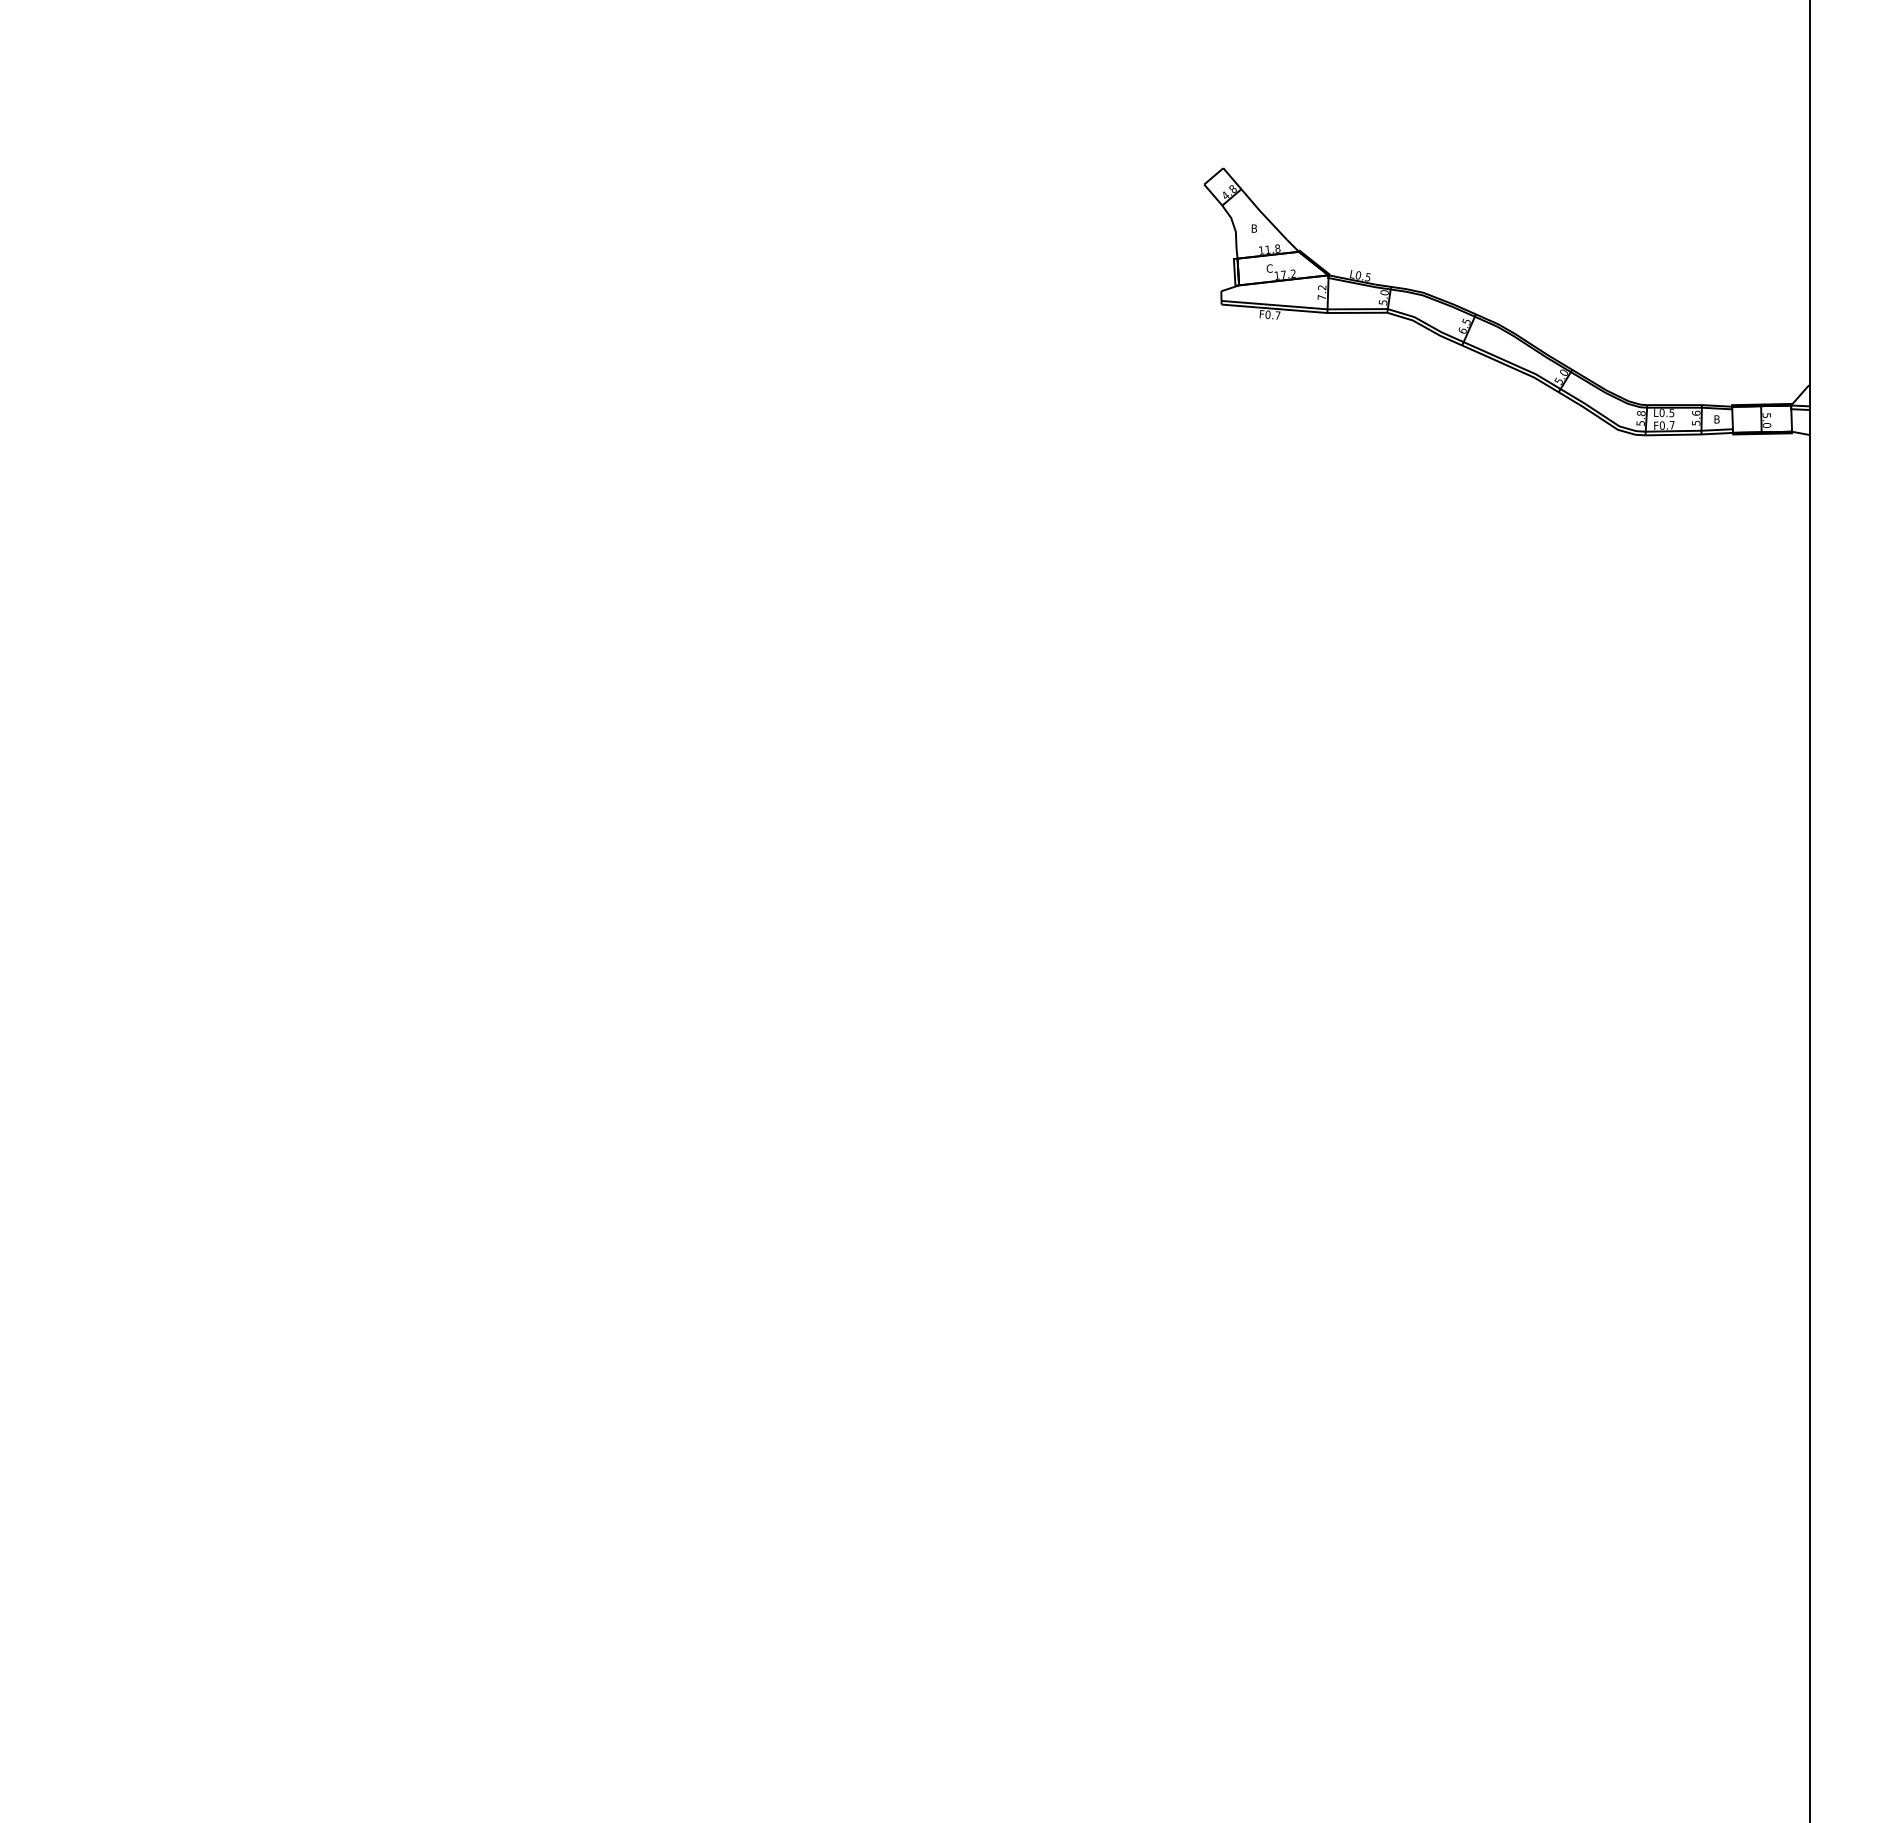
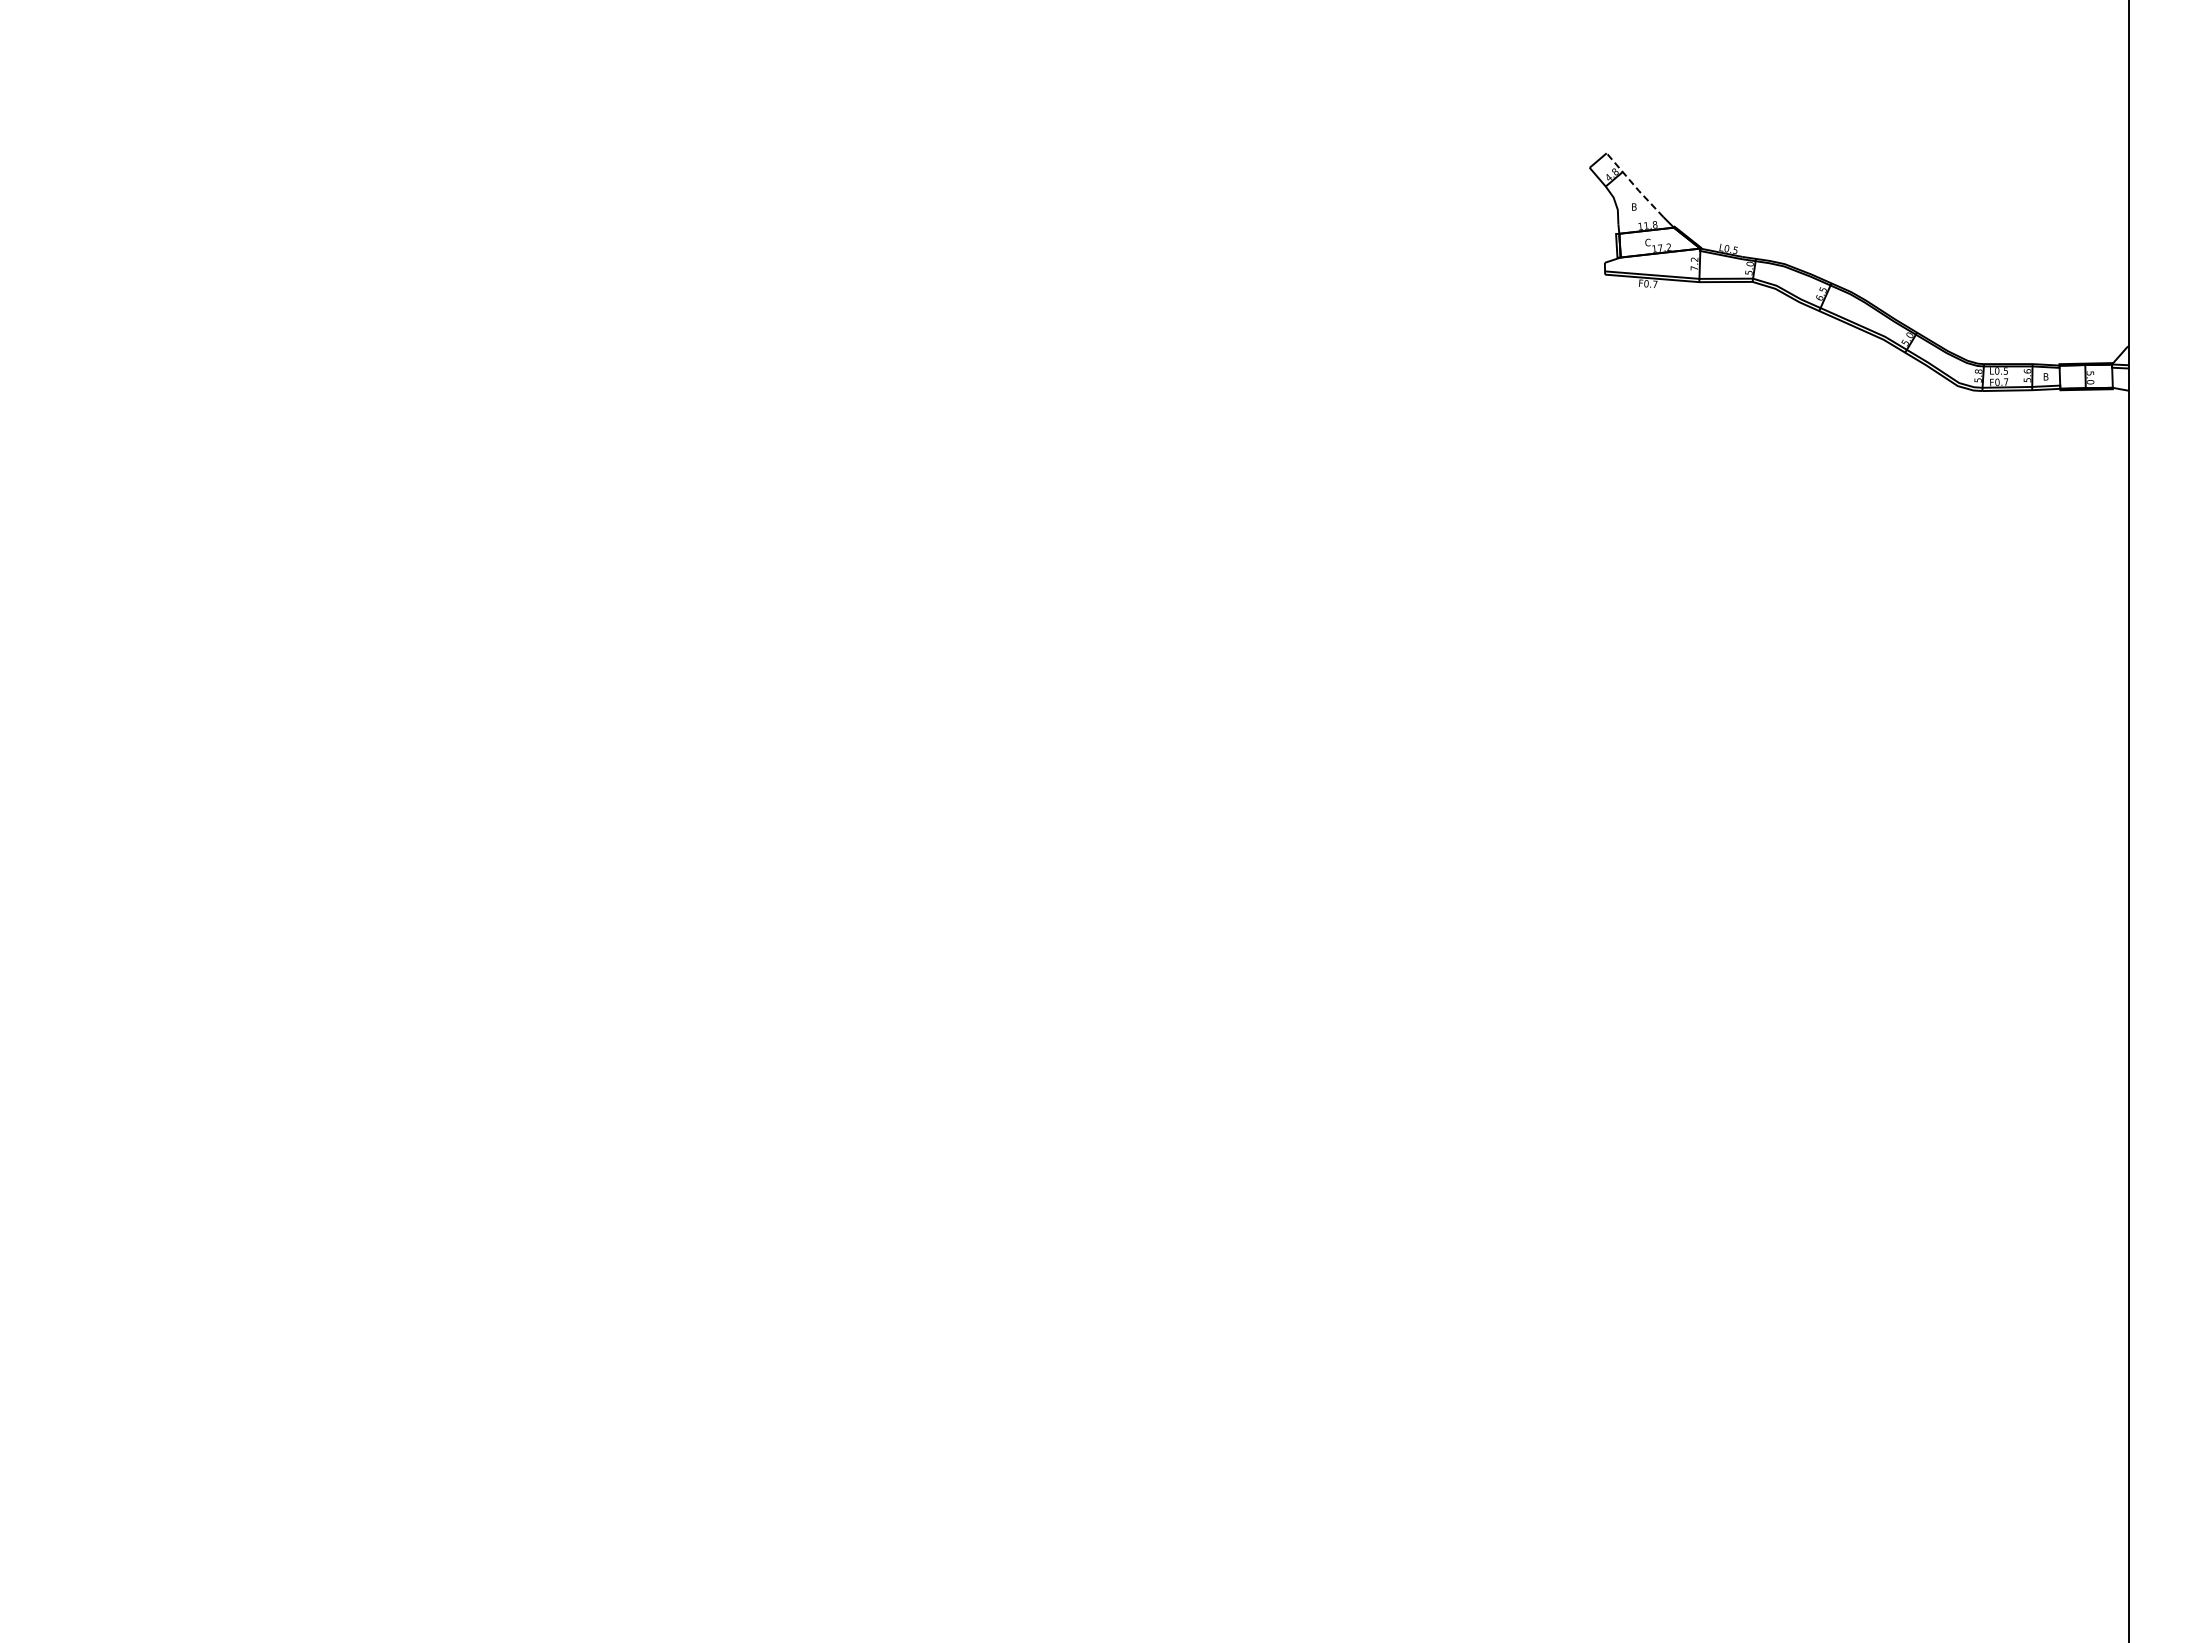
line: (1254, 205) -> (1634, 186), solid -> dashed

